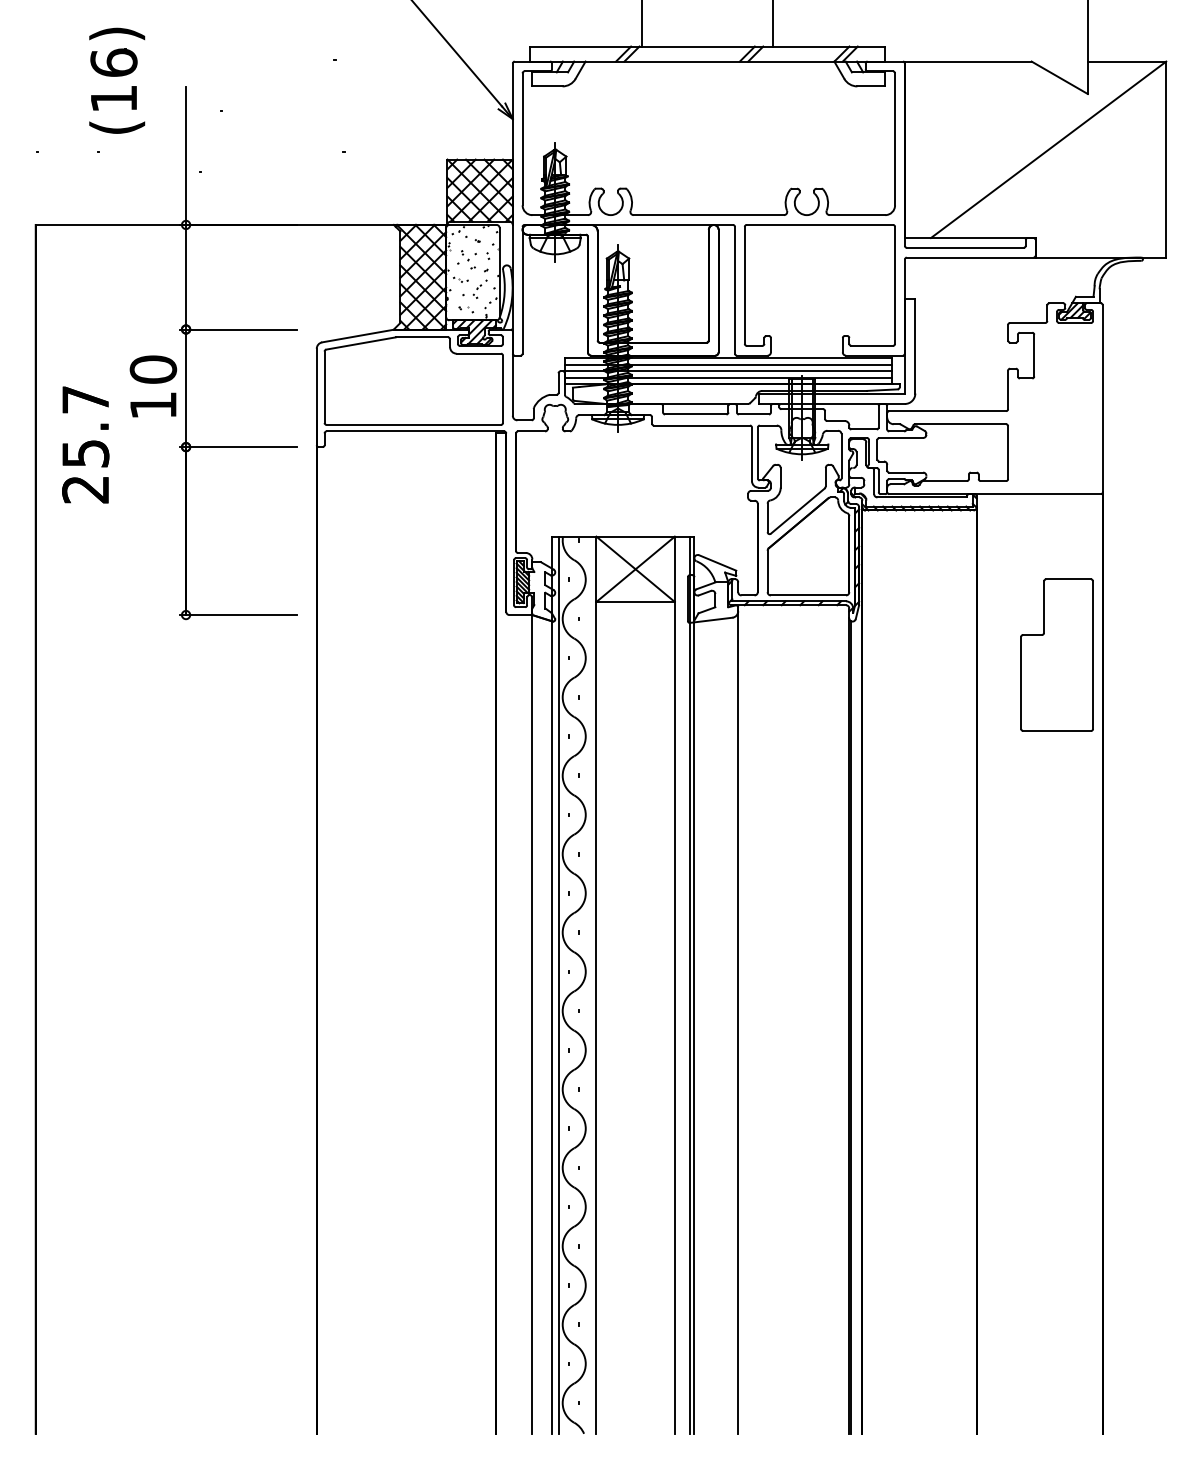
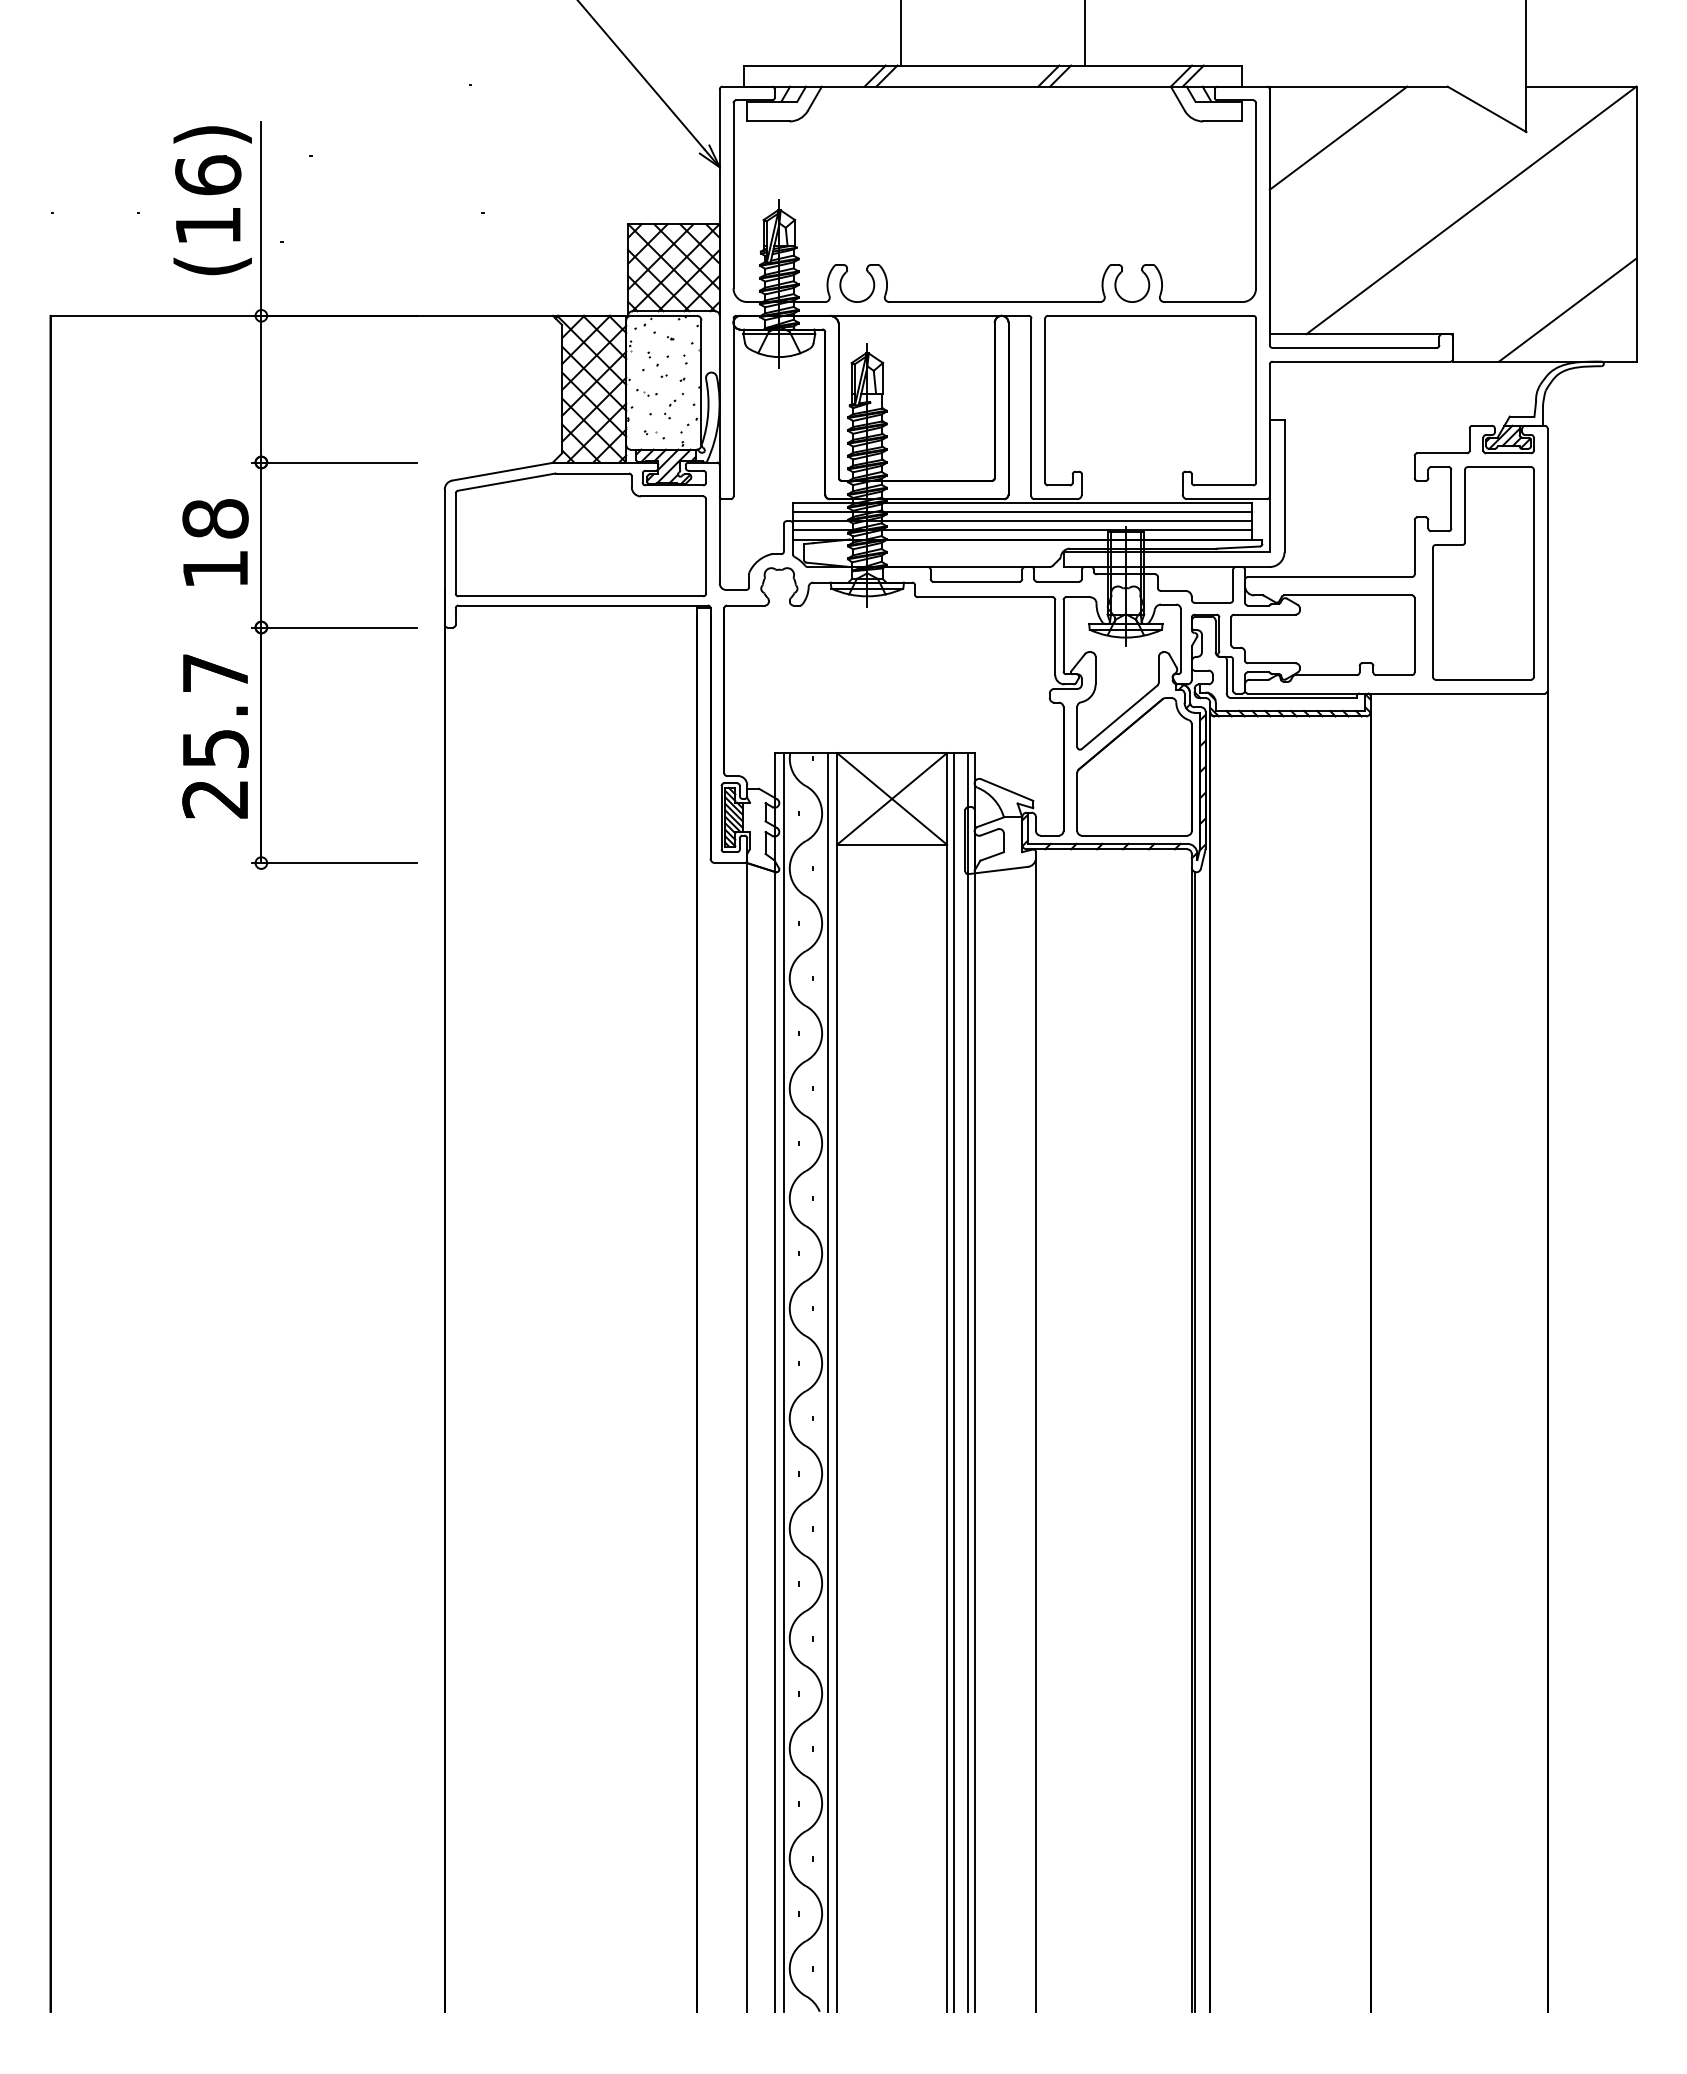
part: (117, 80) -> (212, 200), moved
line: (953, 97) -> (1338, 137), added
line: (1117, 220) -> (1567, 309), added
text: (153, 369) -> (215, 518), 10 -> 18
text: (85, 444) -> (215, 736), moved
part: (1057, 655) -> (1483, 573), moved
line: (589, 985) -> (827, 1382), added
line: (679, 985) -> (953, 1382), added

